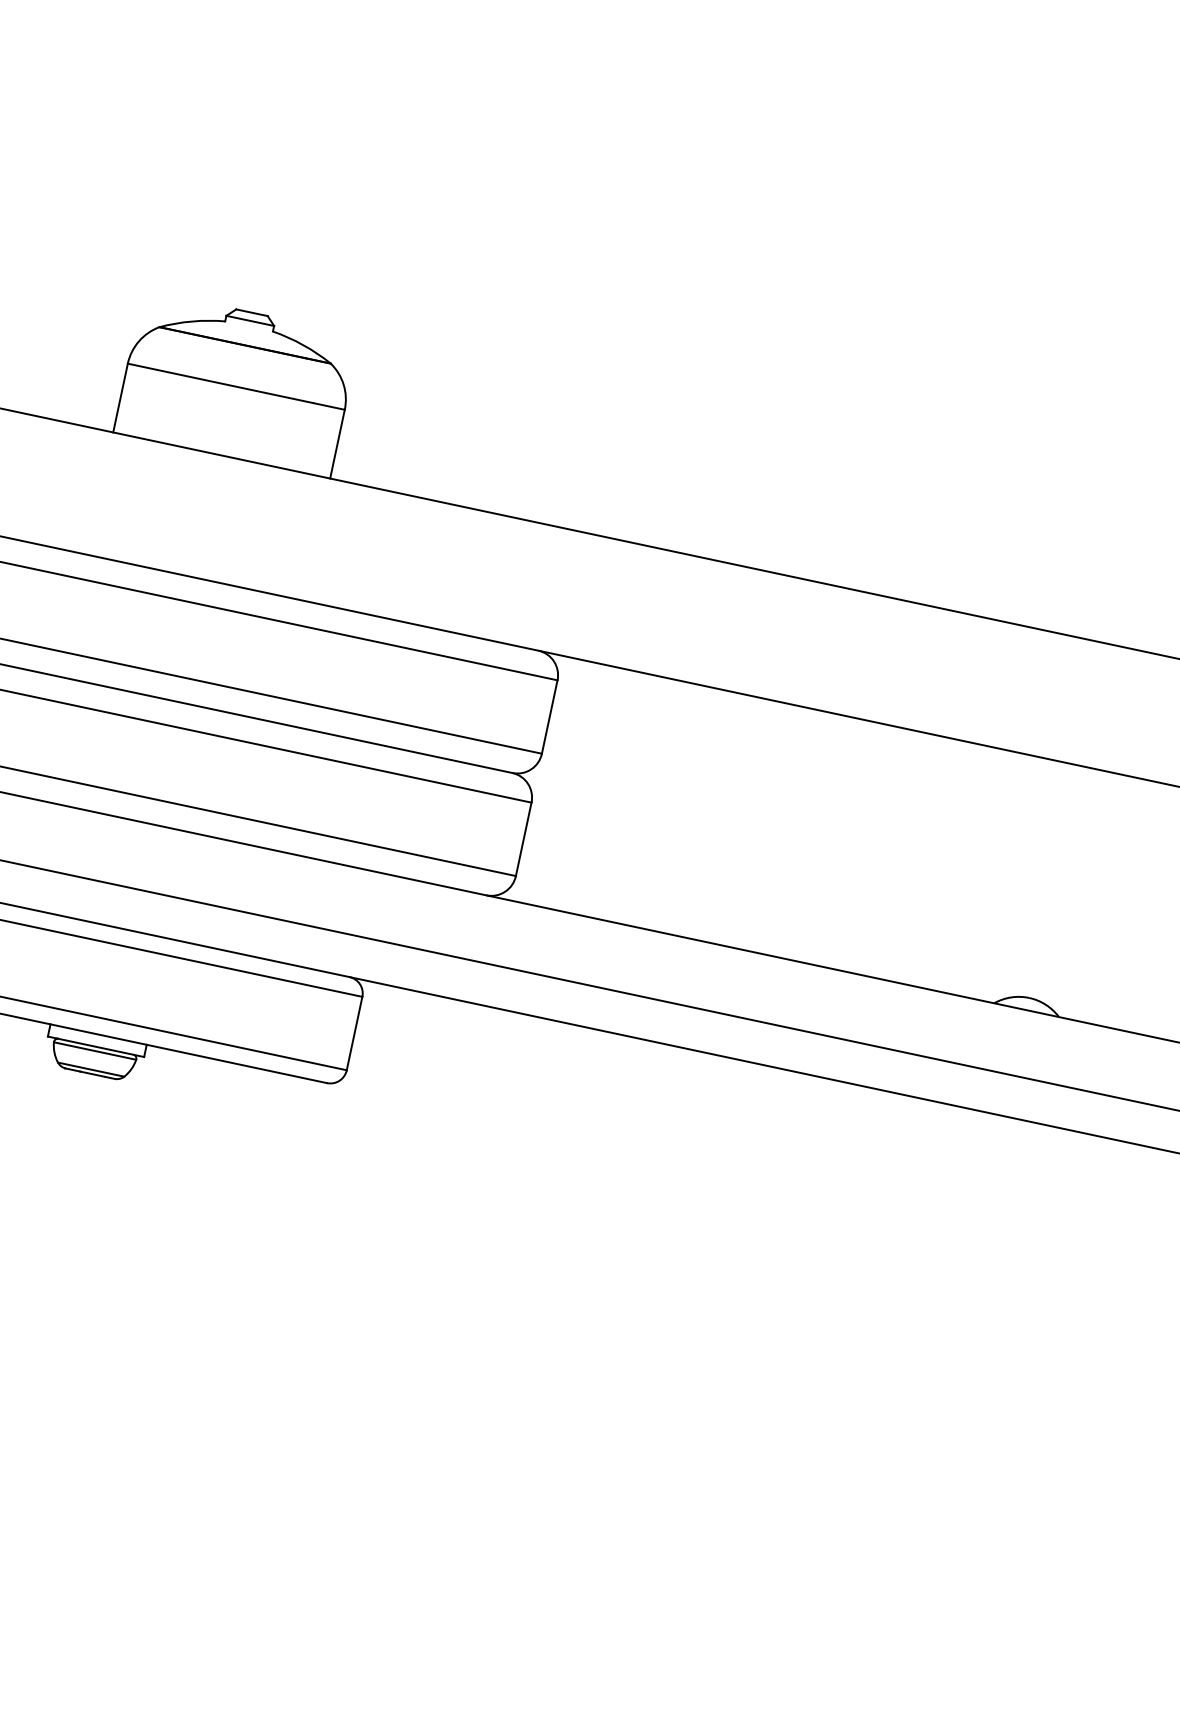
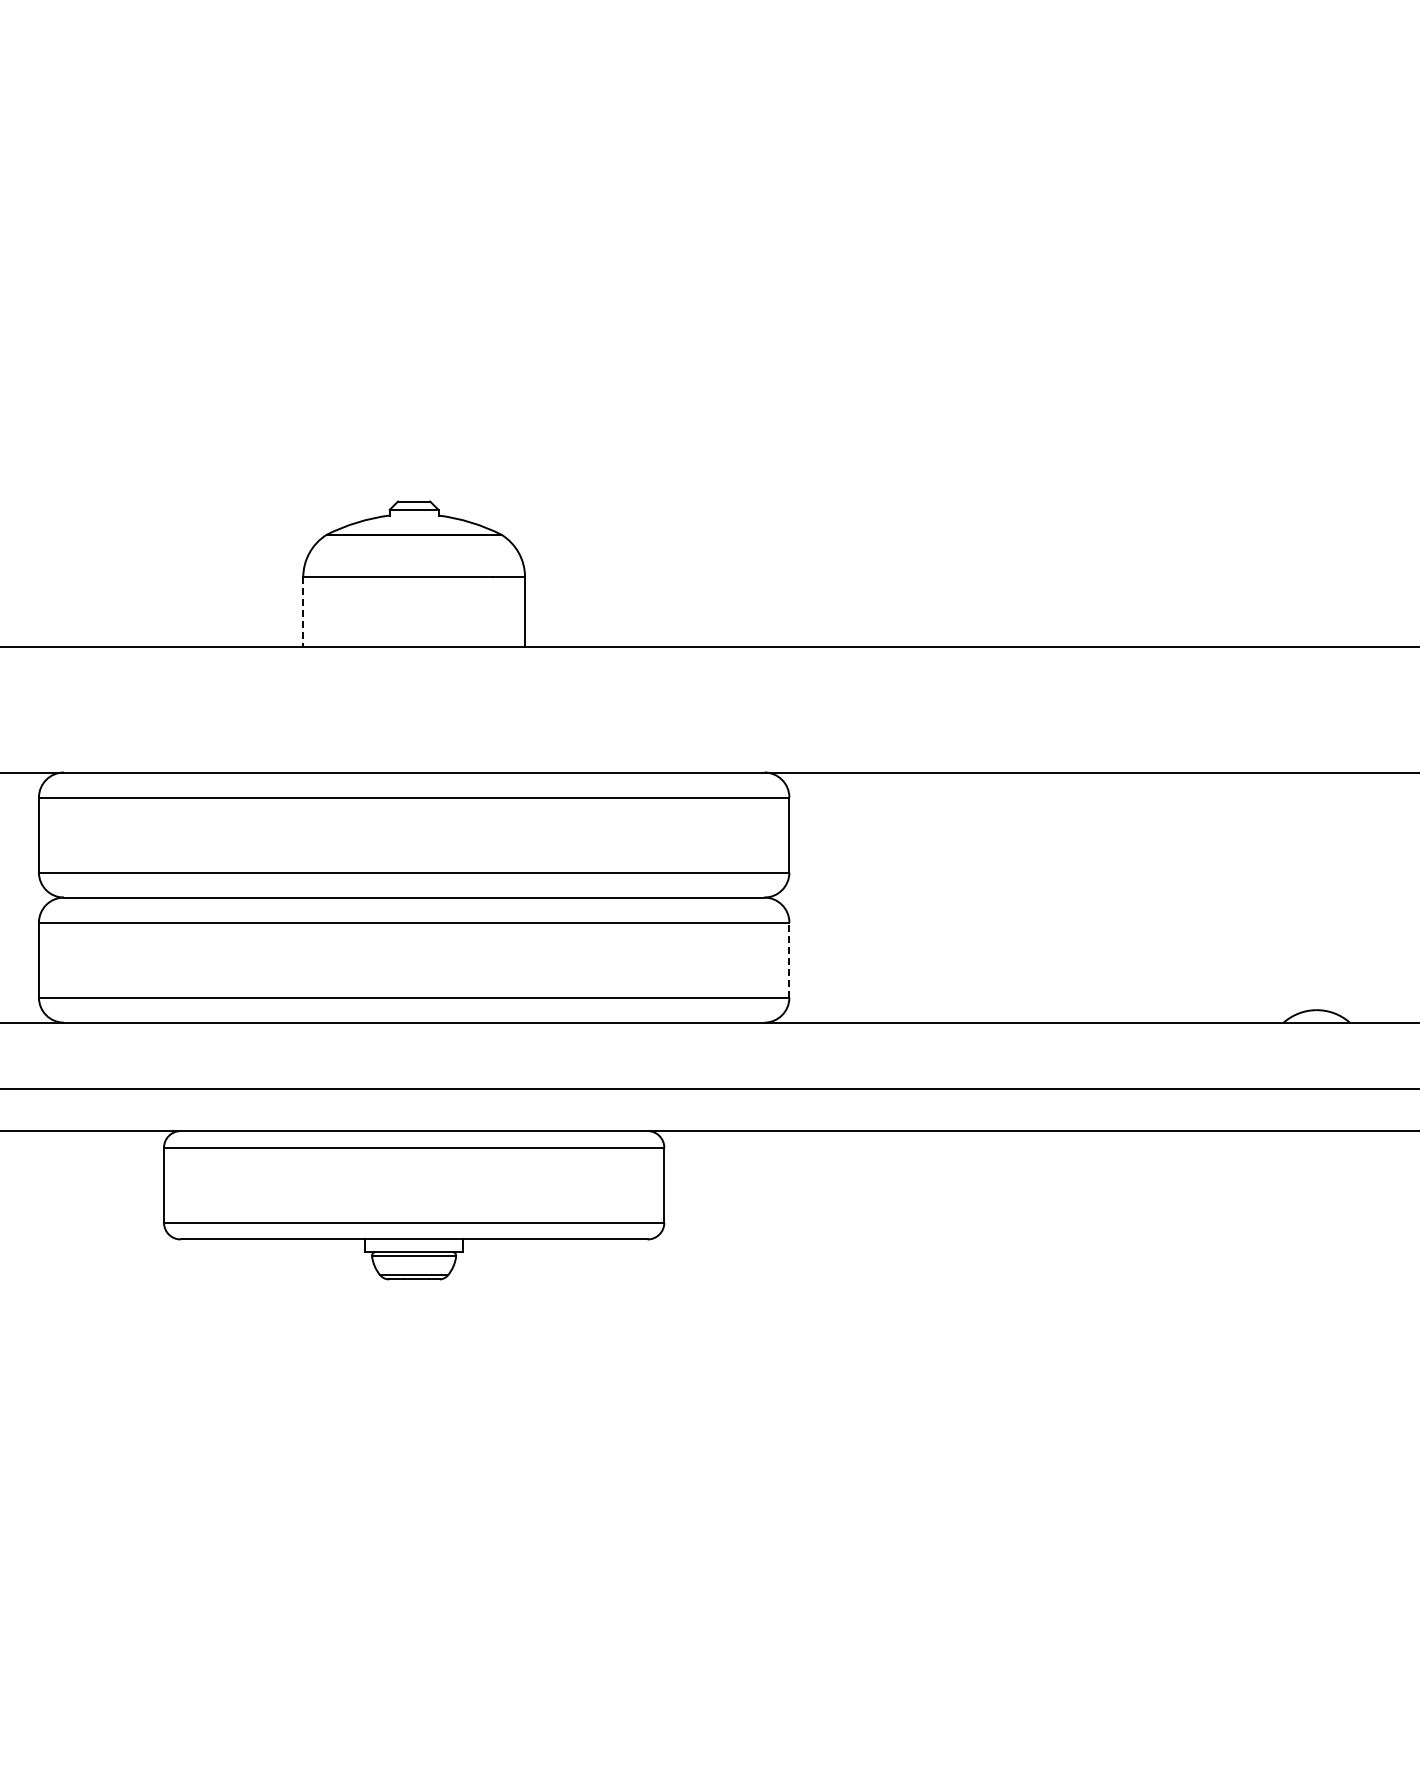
line: (120, 398) -> (303, 612), solid -> dashed
line: (523, 839) -> (789, 960), solid -> dashed

